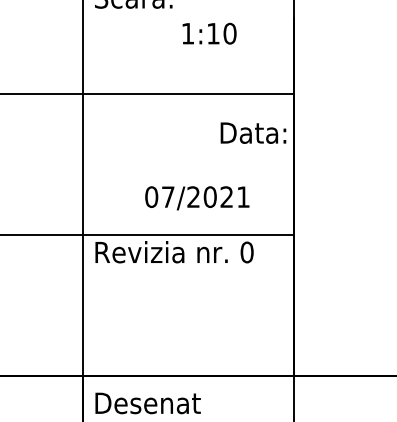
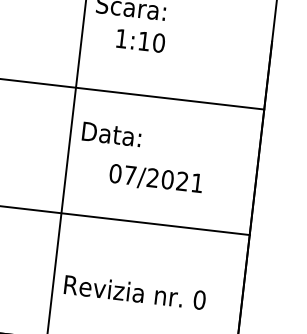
text: (209, 33) -> (140, 40), moved
text: (253, 132) -> (111, 133), moved
text: (197, 198) -> (156, 179), moved
text: (174, 252) -> (135, 292), moved

